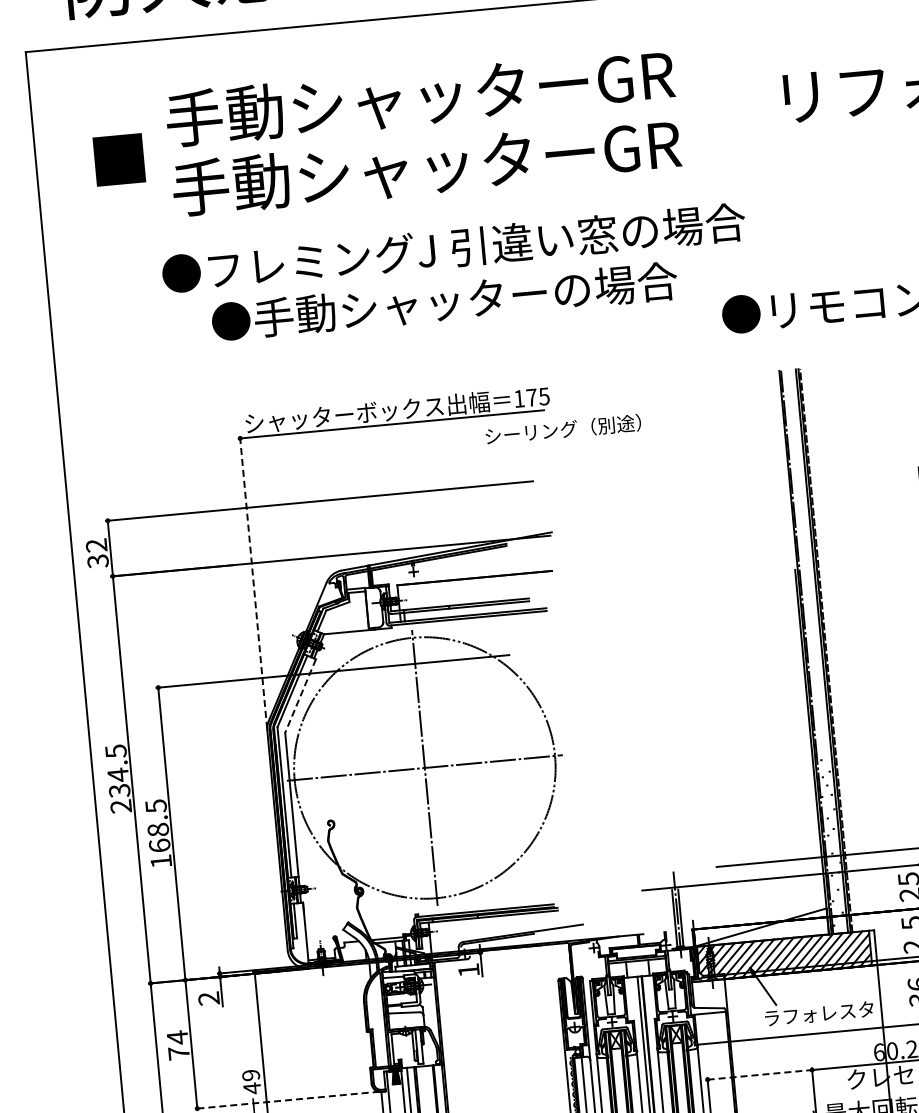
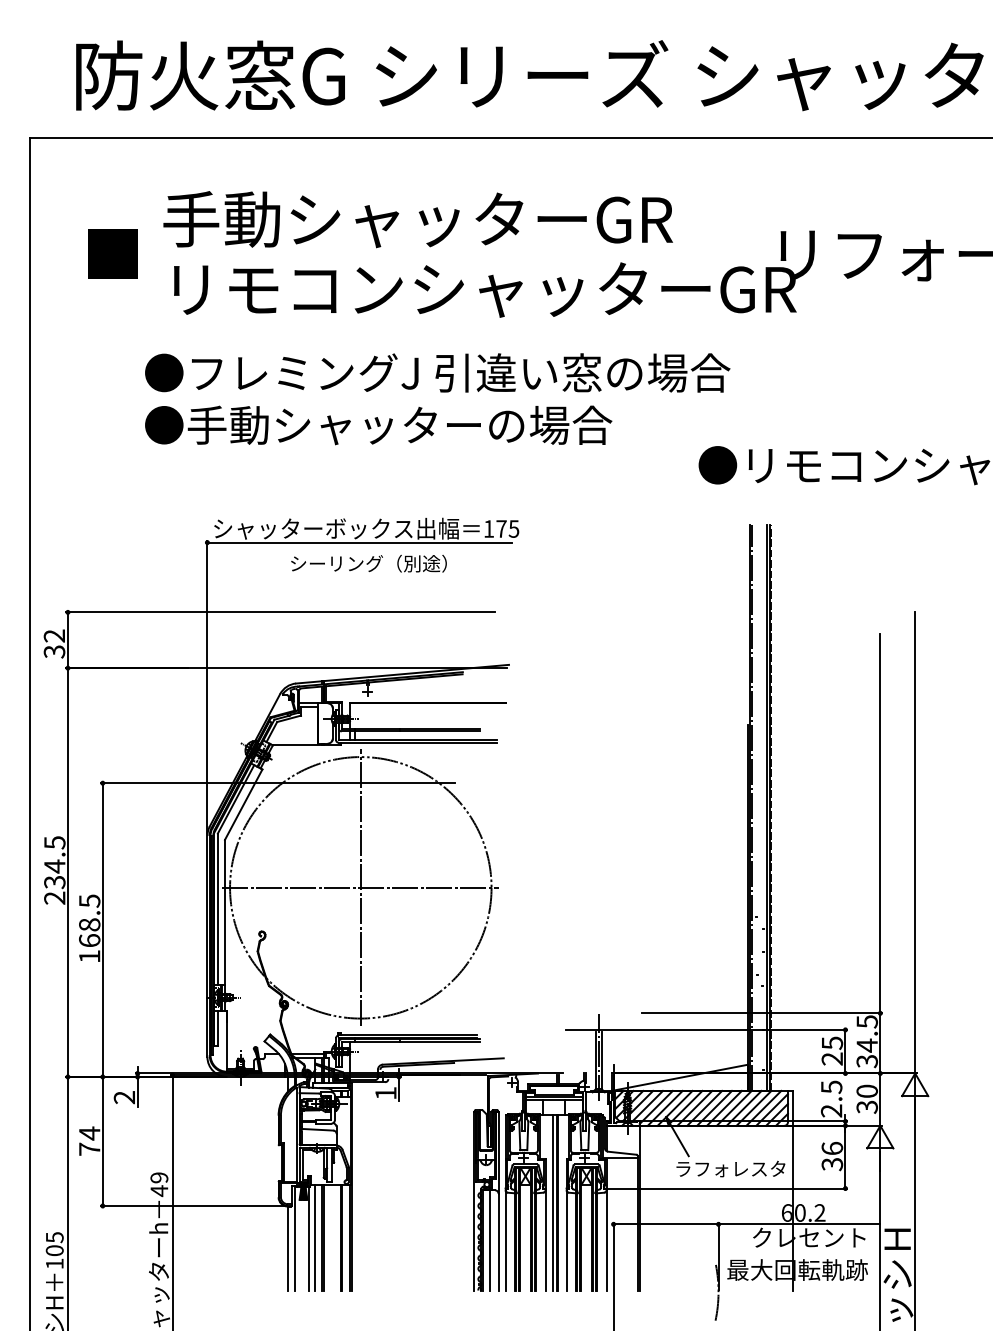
text: (487, 160) -> (479, 288), 手動シャッターGR -> リモコンシャッターGR
text: (444, 301) -> (378, 425), moved
text: (562, 429) -> (368, 563), moved
line: (253, 582) -> (207, 687), dashed -> solid
line: (300, 695) -> (243, 804), dashed -> solid
line: (760, 1074) -> (666, 1224), dashed -> solid
line: (286, 1099) -> (192, 1205), dashed -> solid

